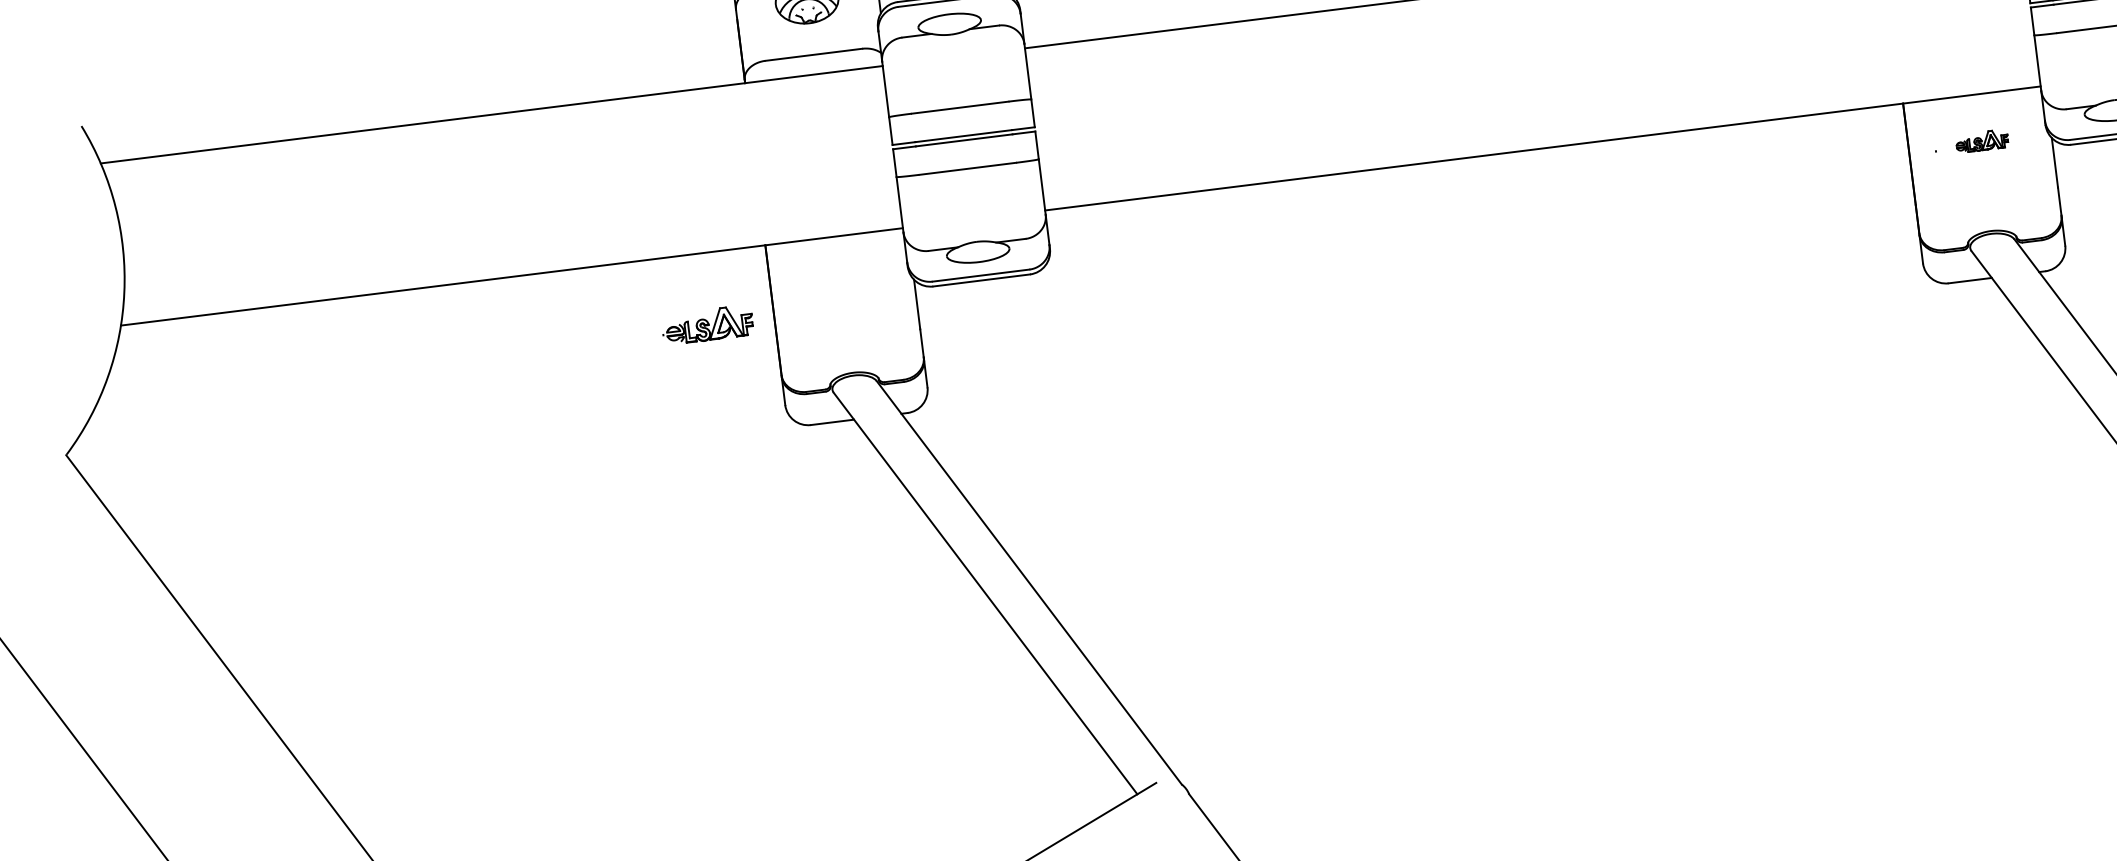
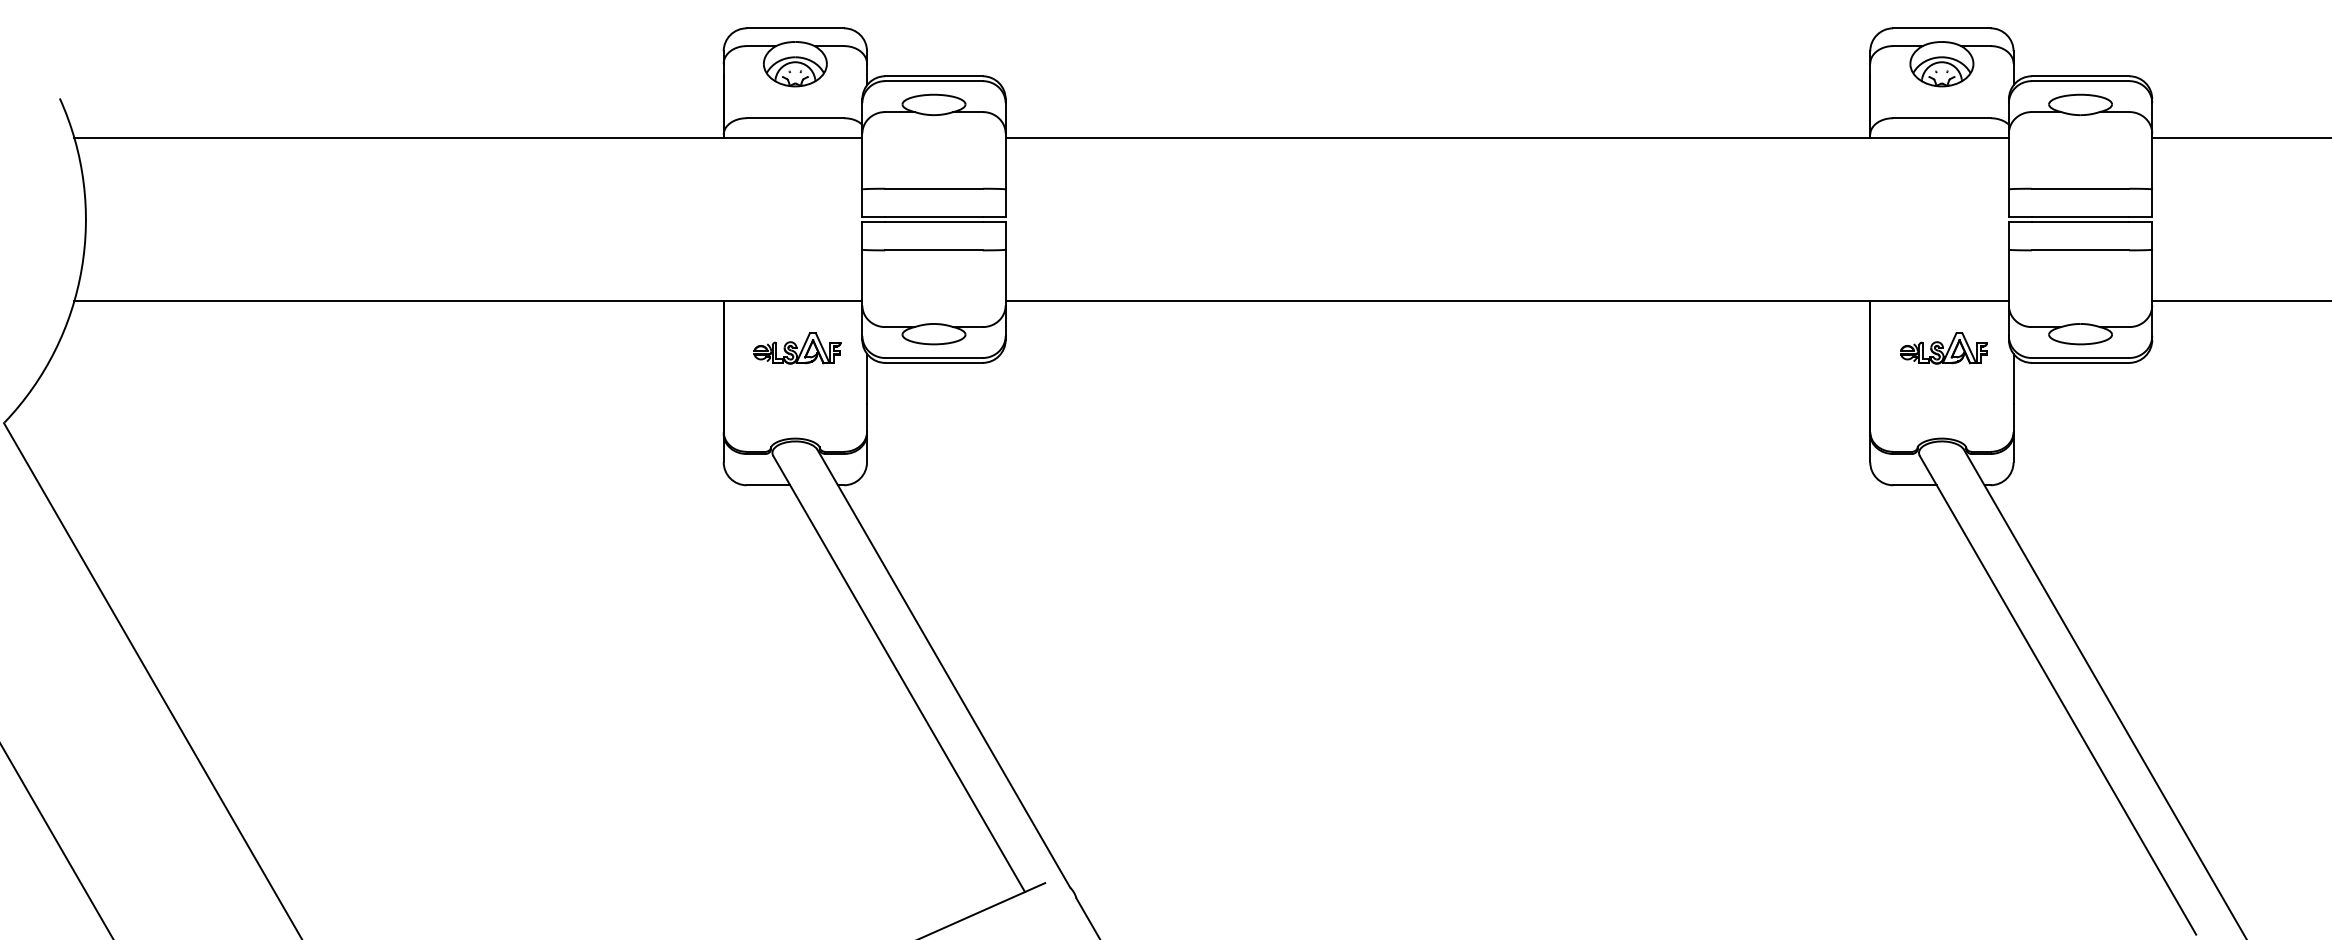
part: (1981, 141) -> (1943, 348), size x1.67
part: (709, 325) -> (797, 348), moved

